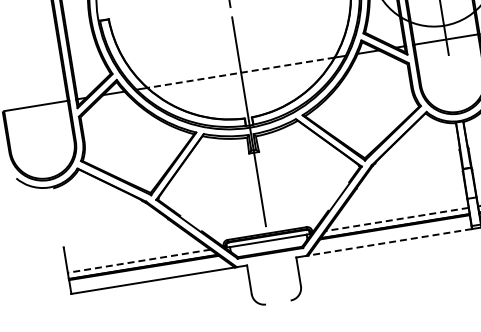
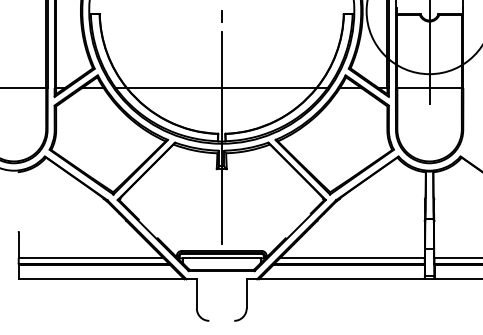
line: (240, 73) -> (221, 88), dashed -> solid
line: (397, 219) -> (352, 257), dashed -> solid
line: (389, 242) -> (341, 279), dashed -> solid
line: (138, 260) -> (90, 257), dashed -> solid

